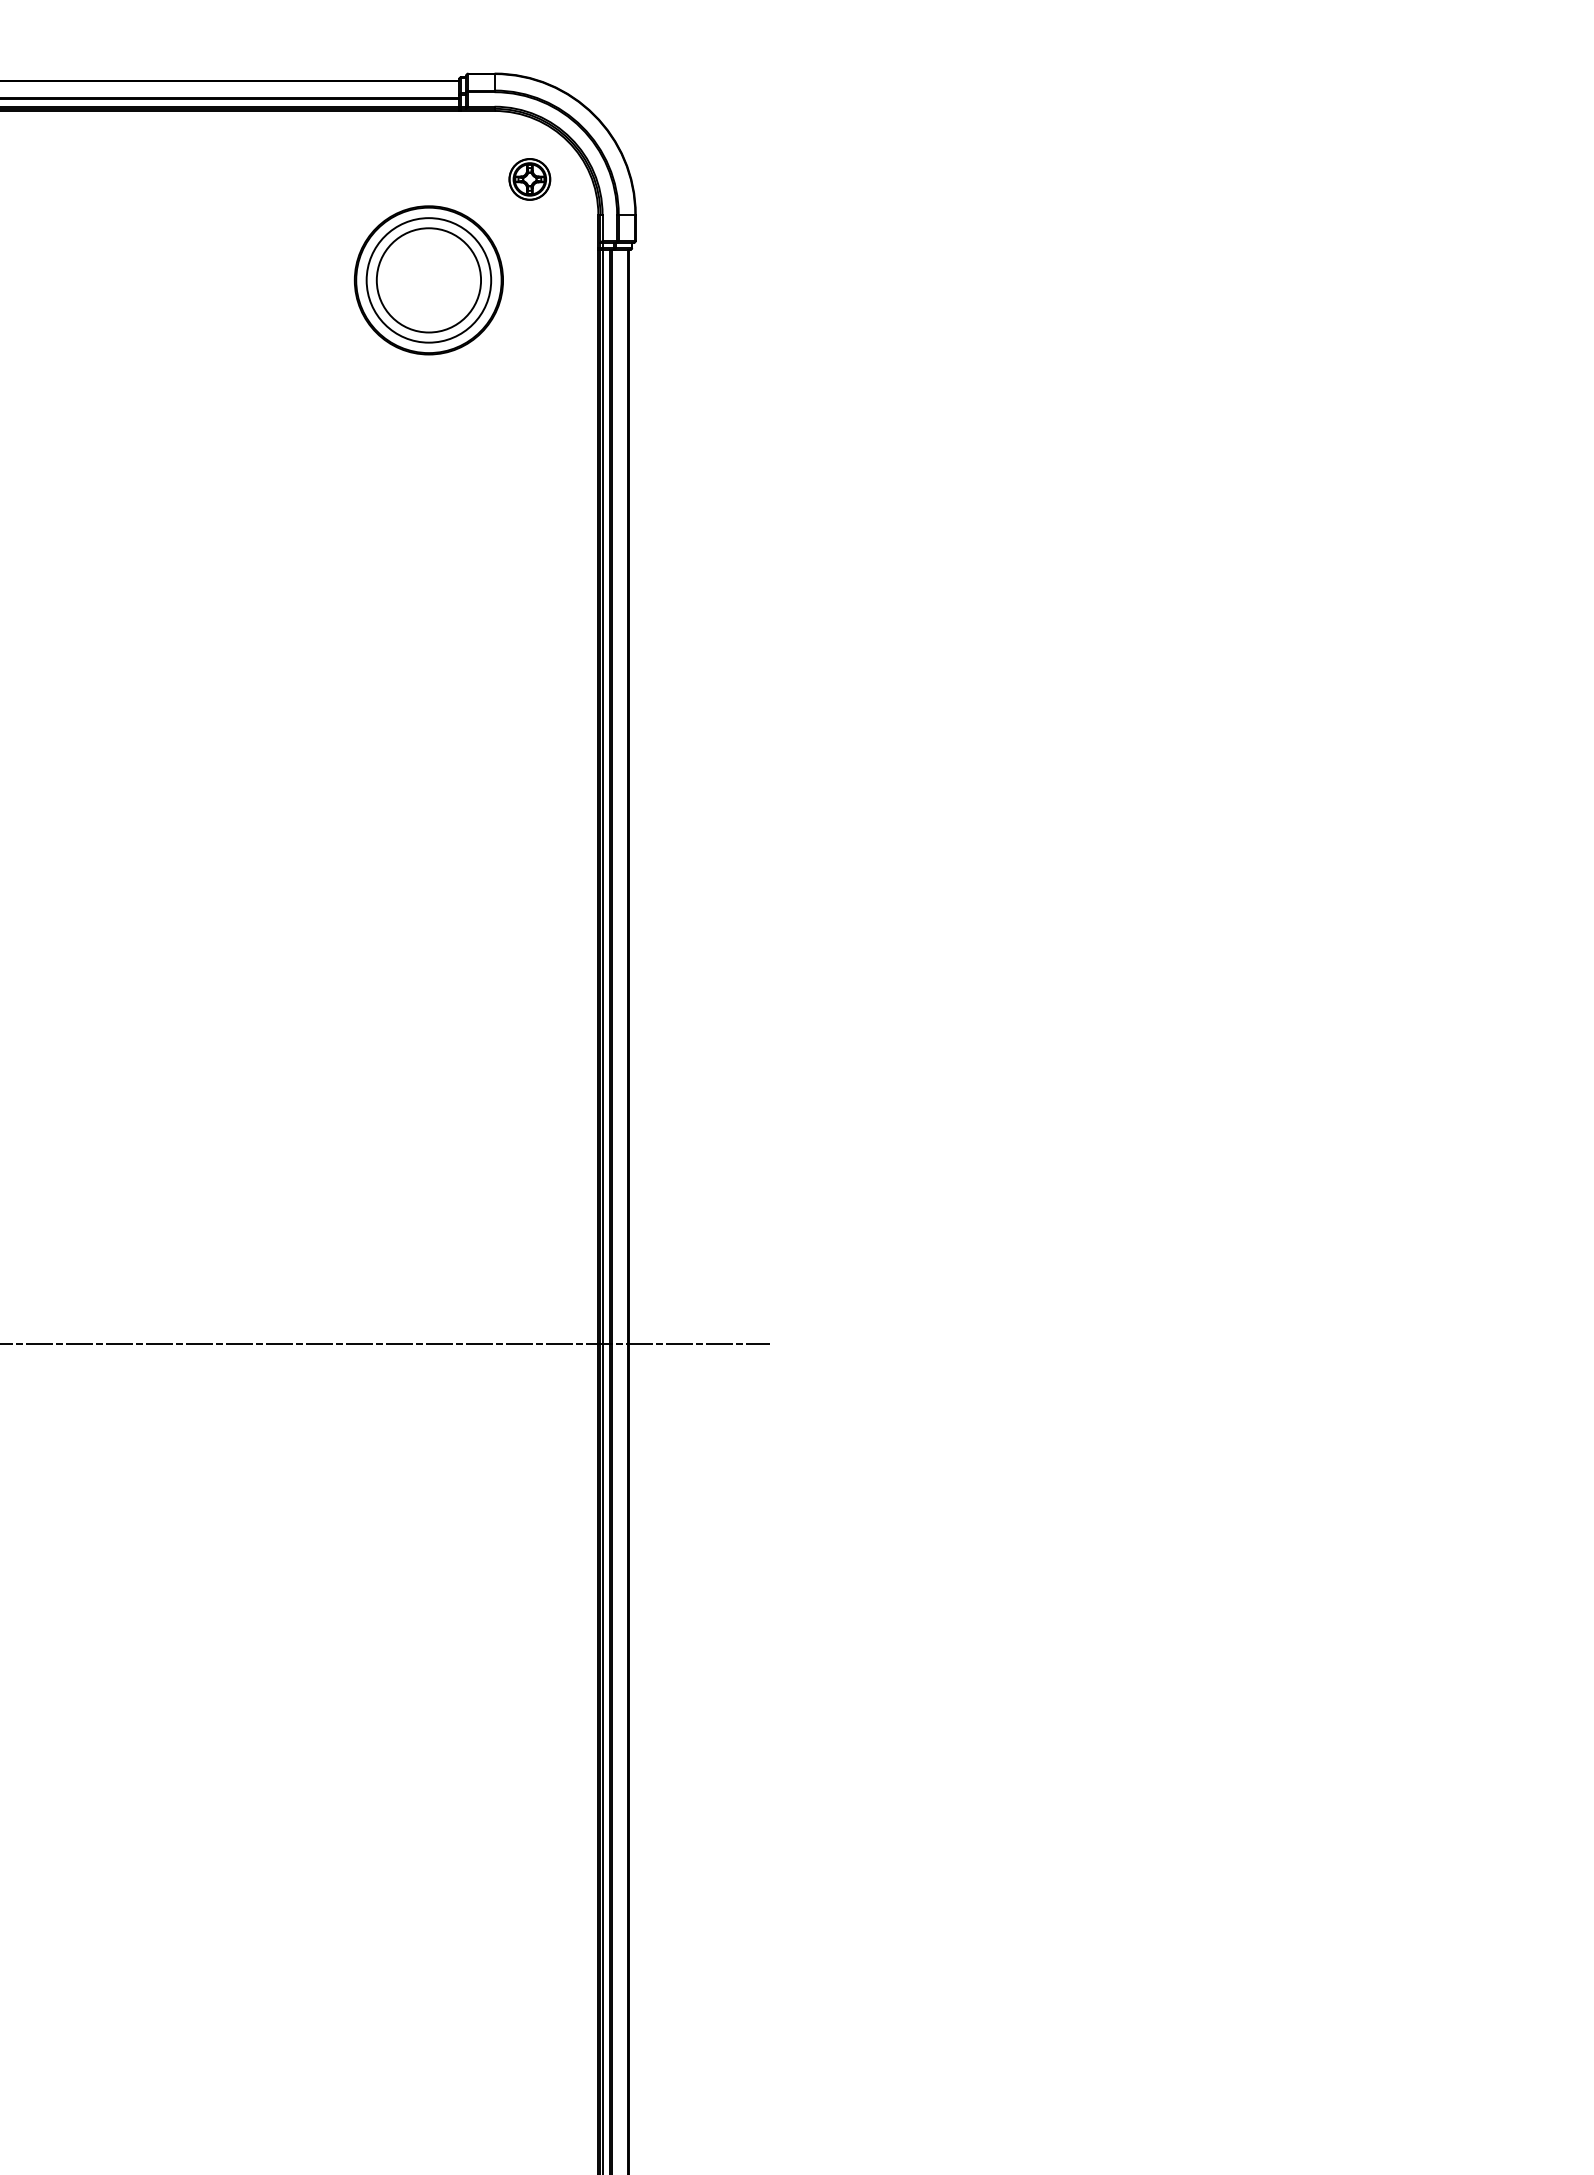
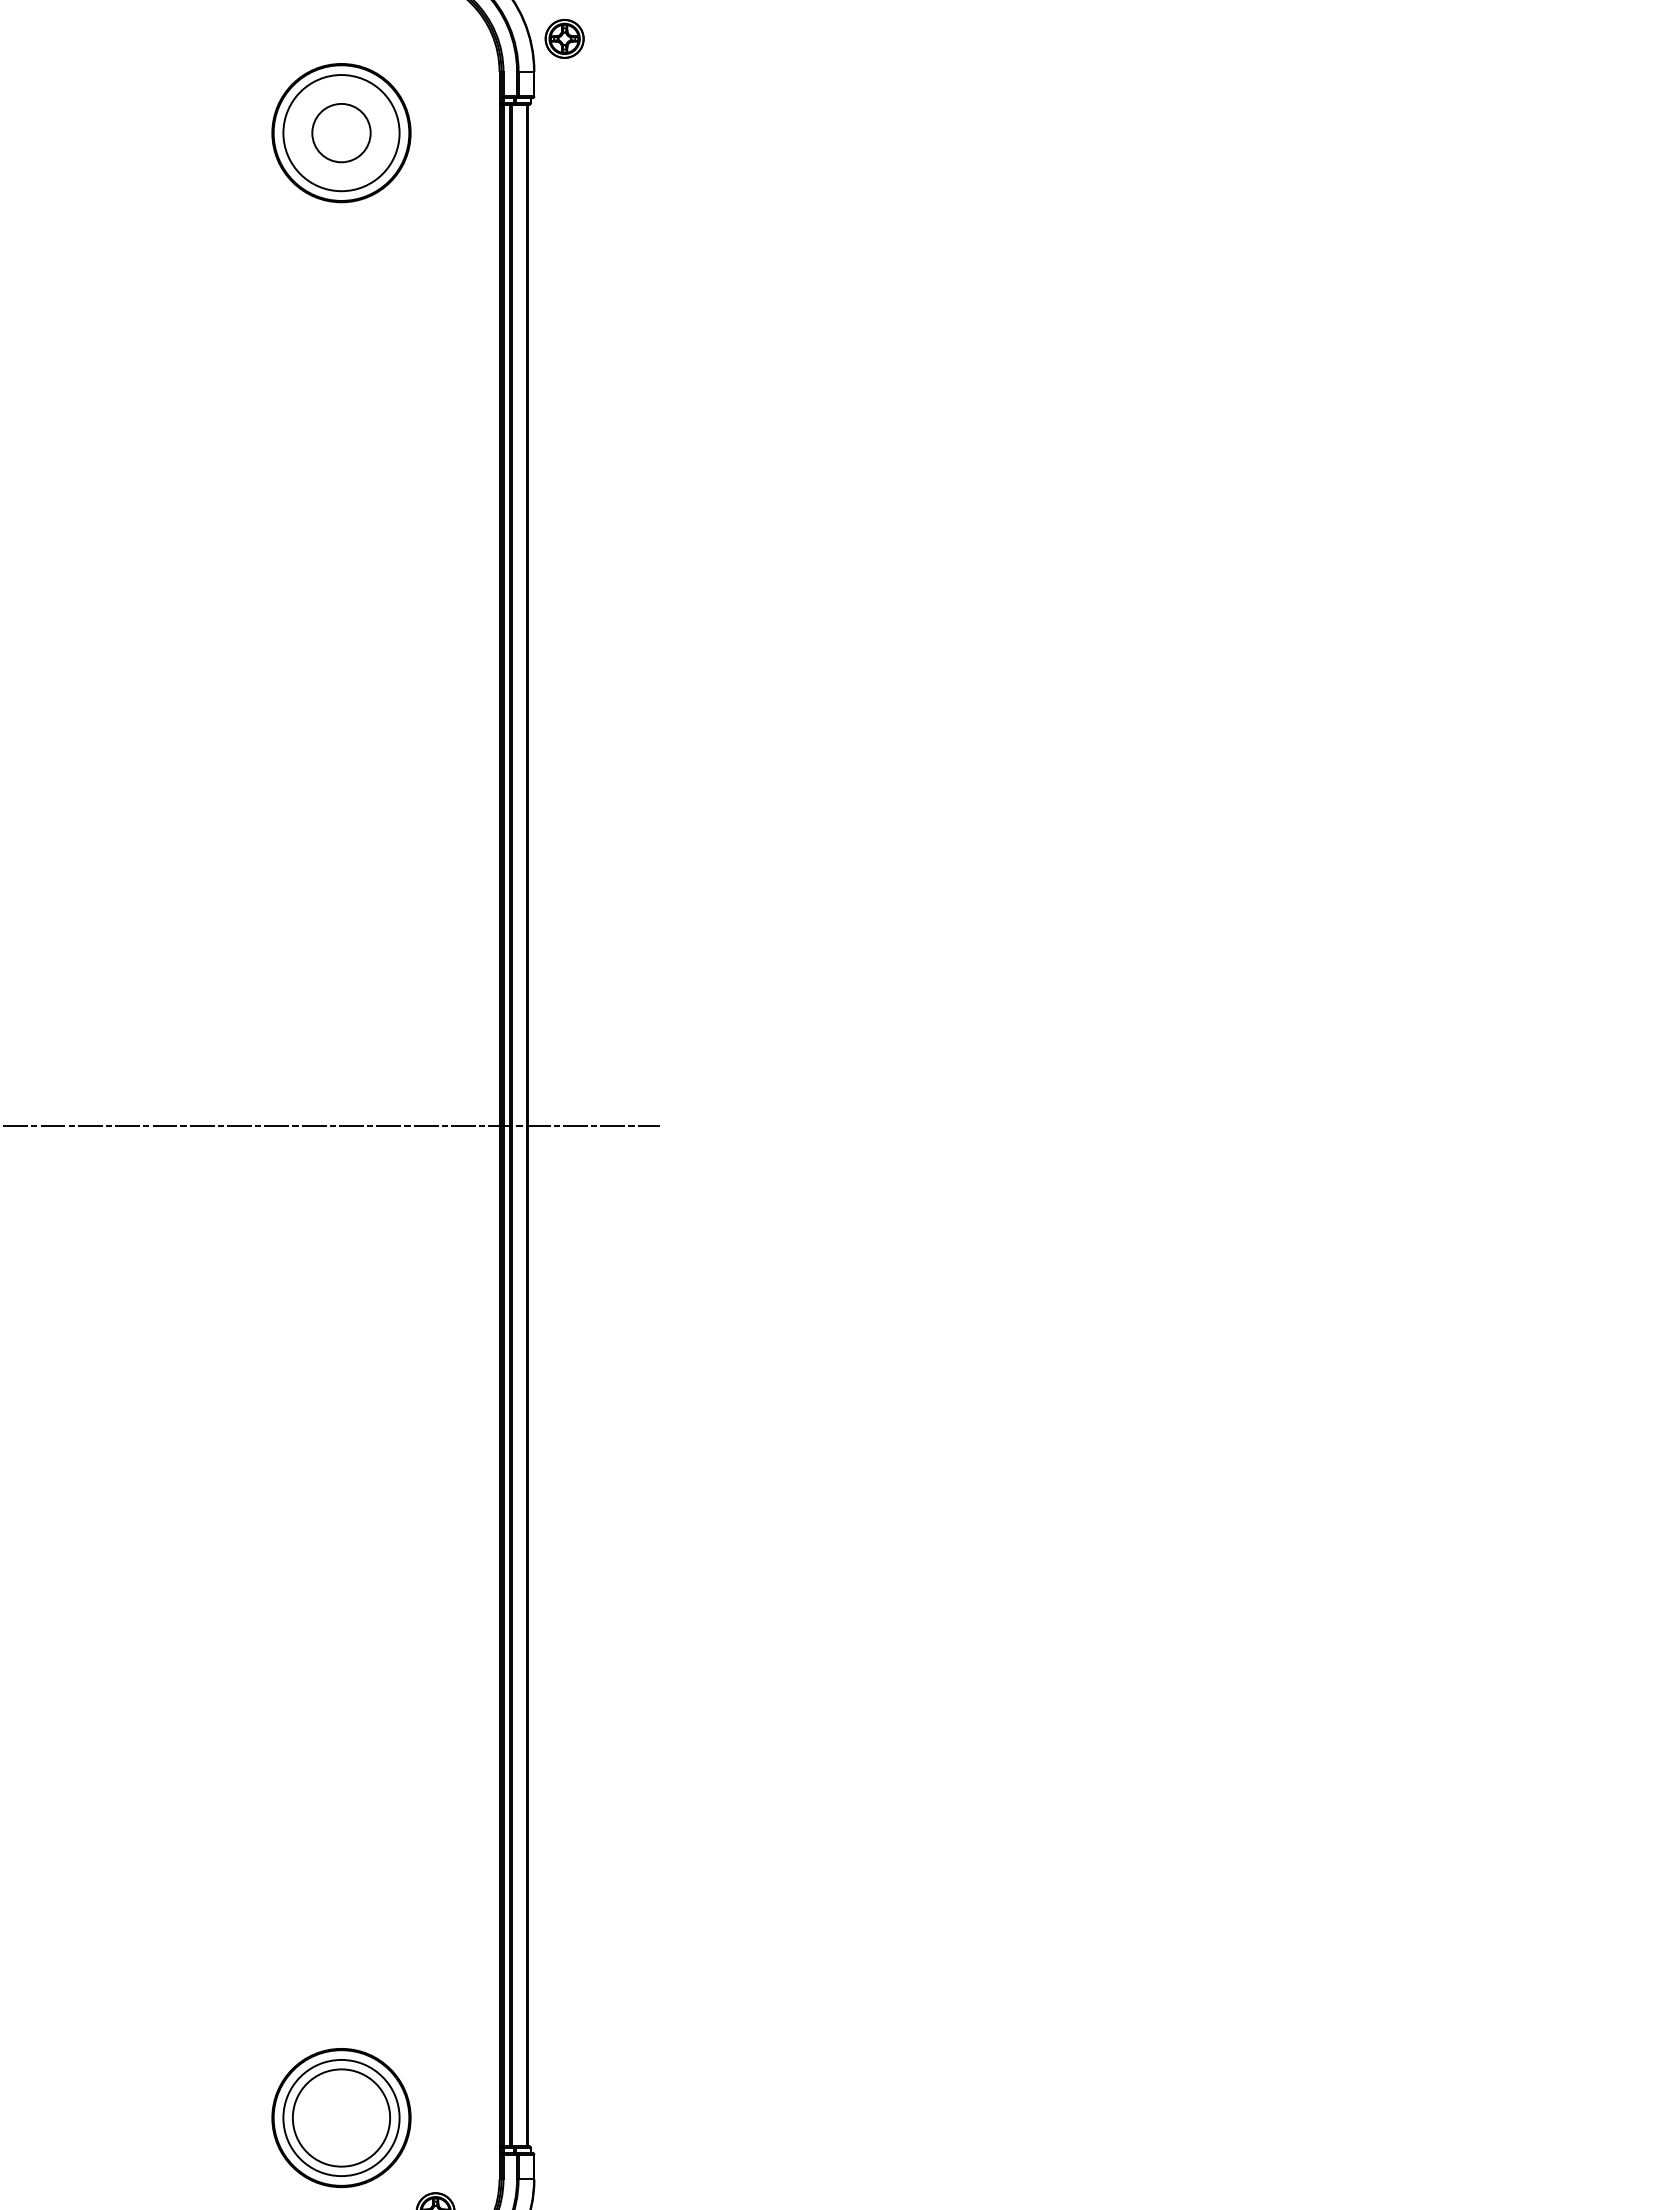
part: (529, 178) -> (564, 38), moved
circle: (428, 279) -> (341, 132), size x0.6

